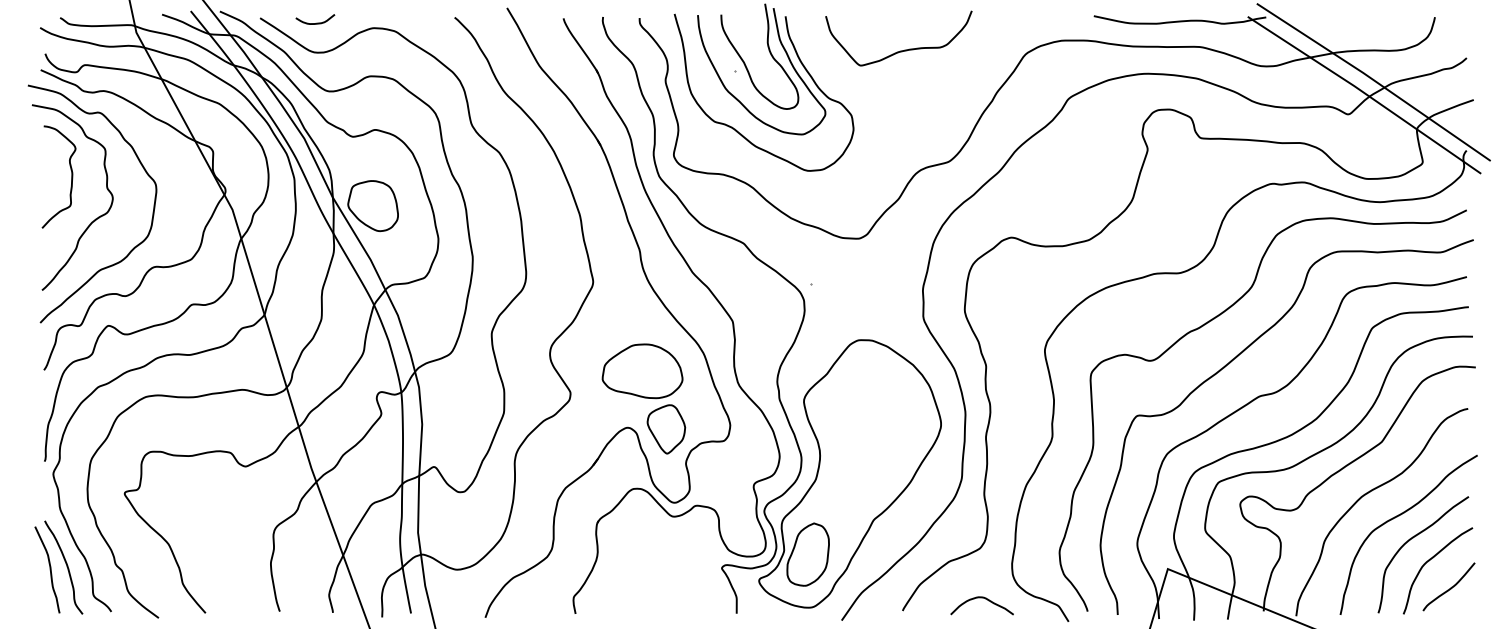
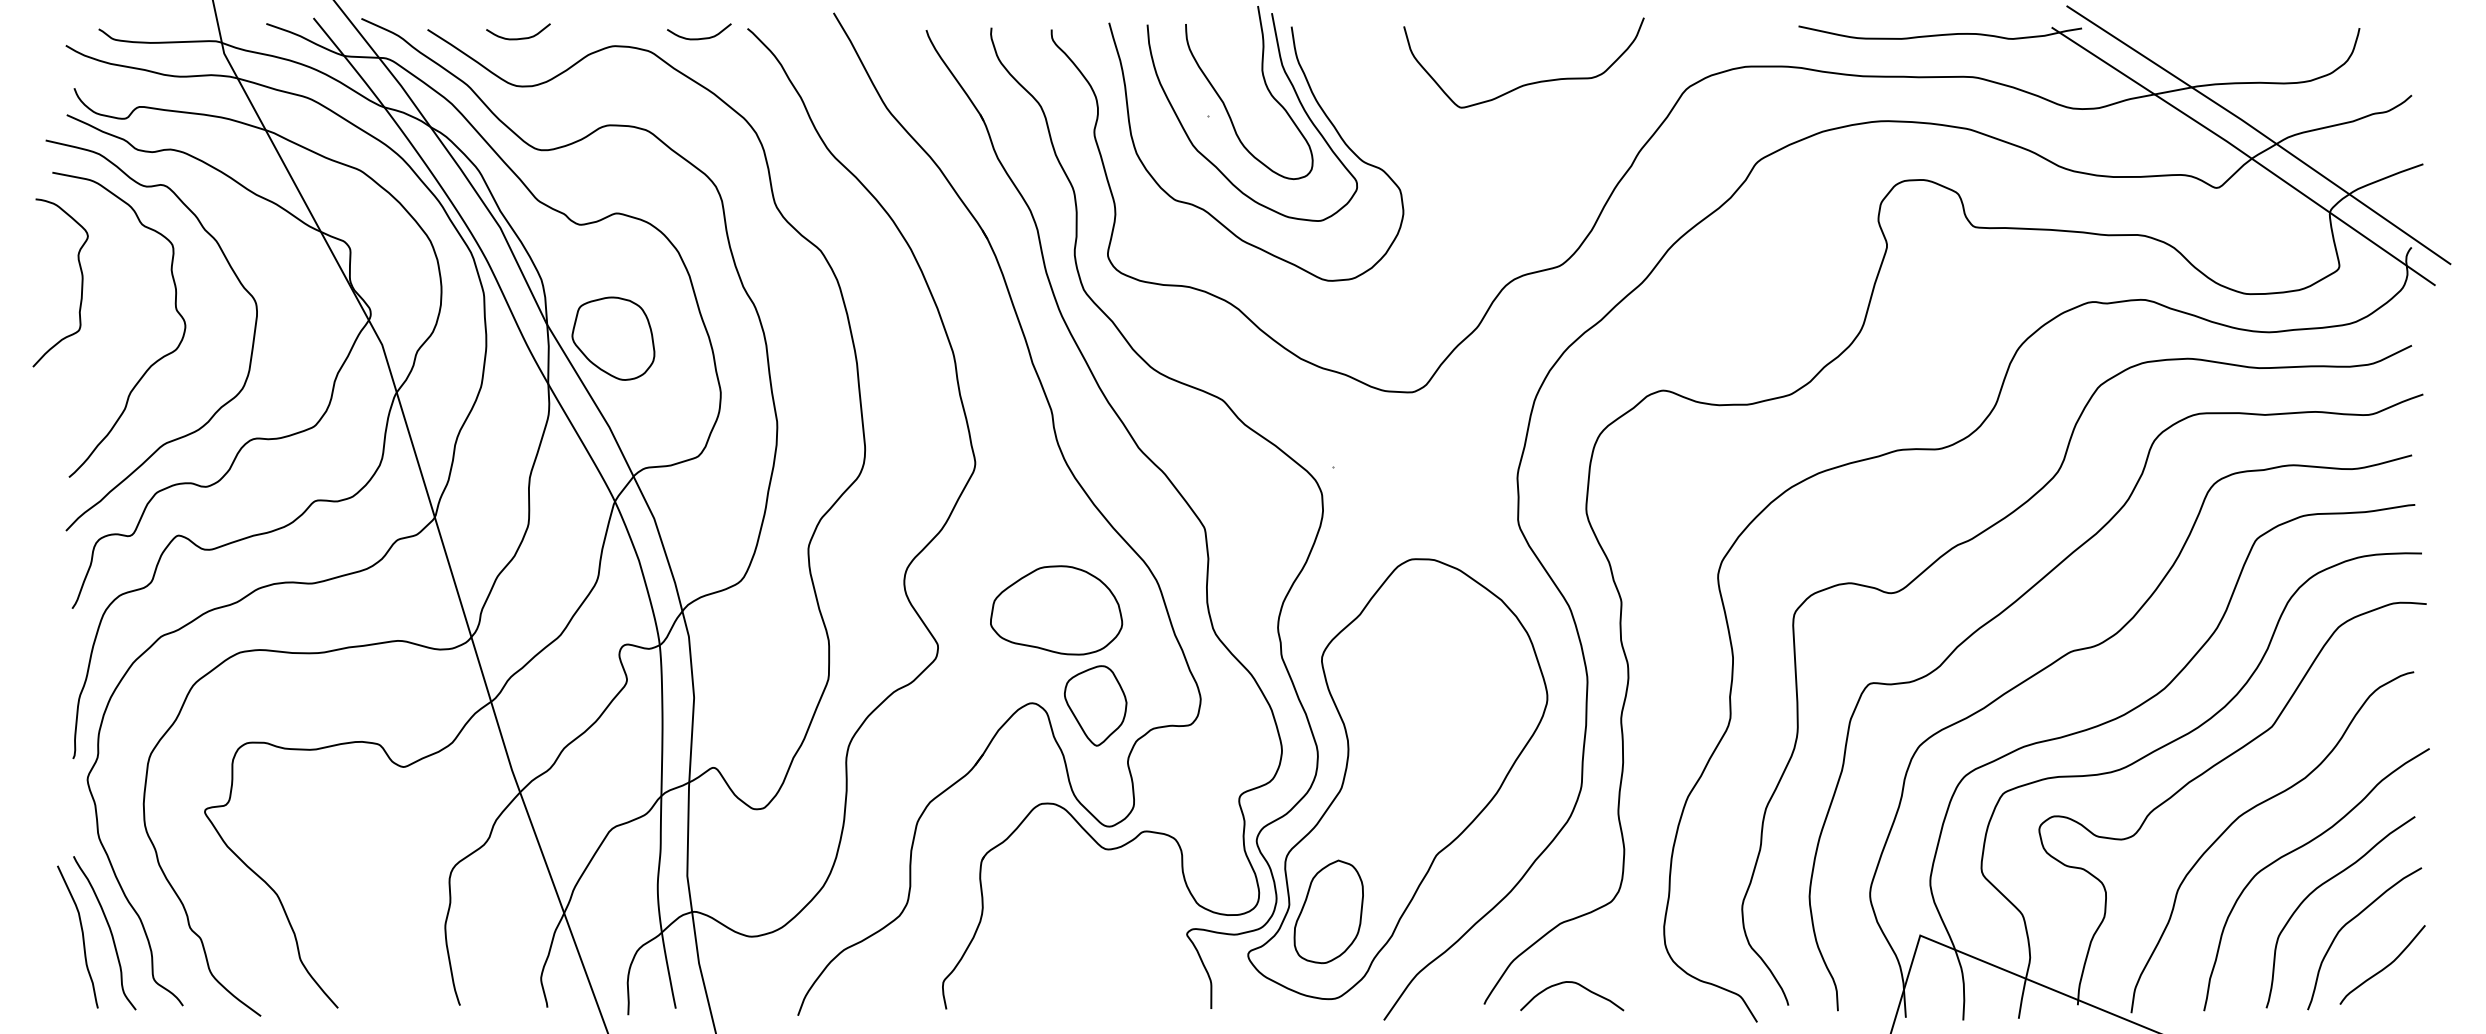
curve: (426, 22) -> (701, 36), added
curve: (900, 50) -> (1526, 82), moved
curve: (71, 176) -> (81, 281), moved
curve: (981, 598) -> (1571, 984), moved

